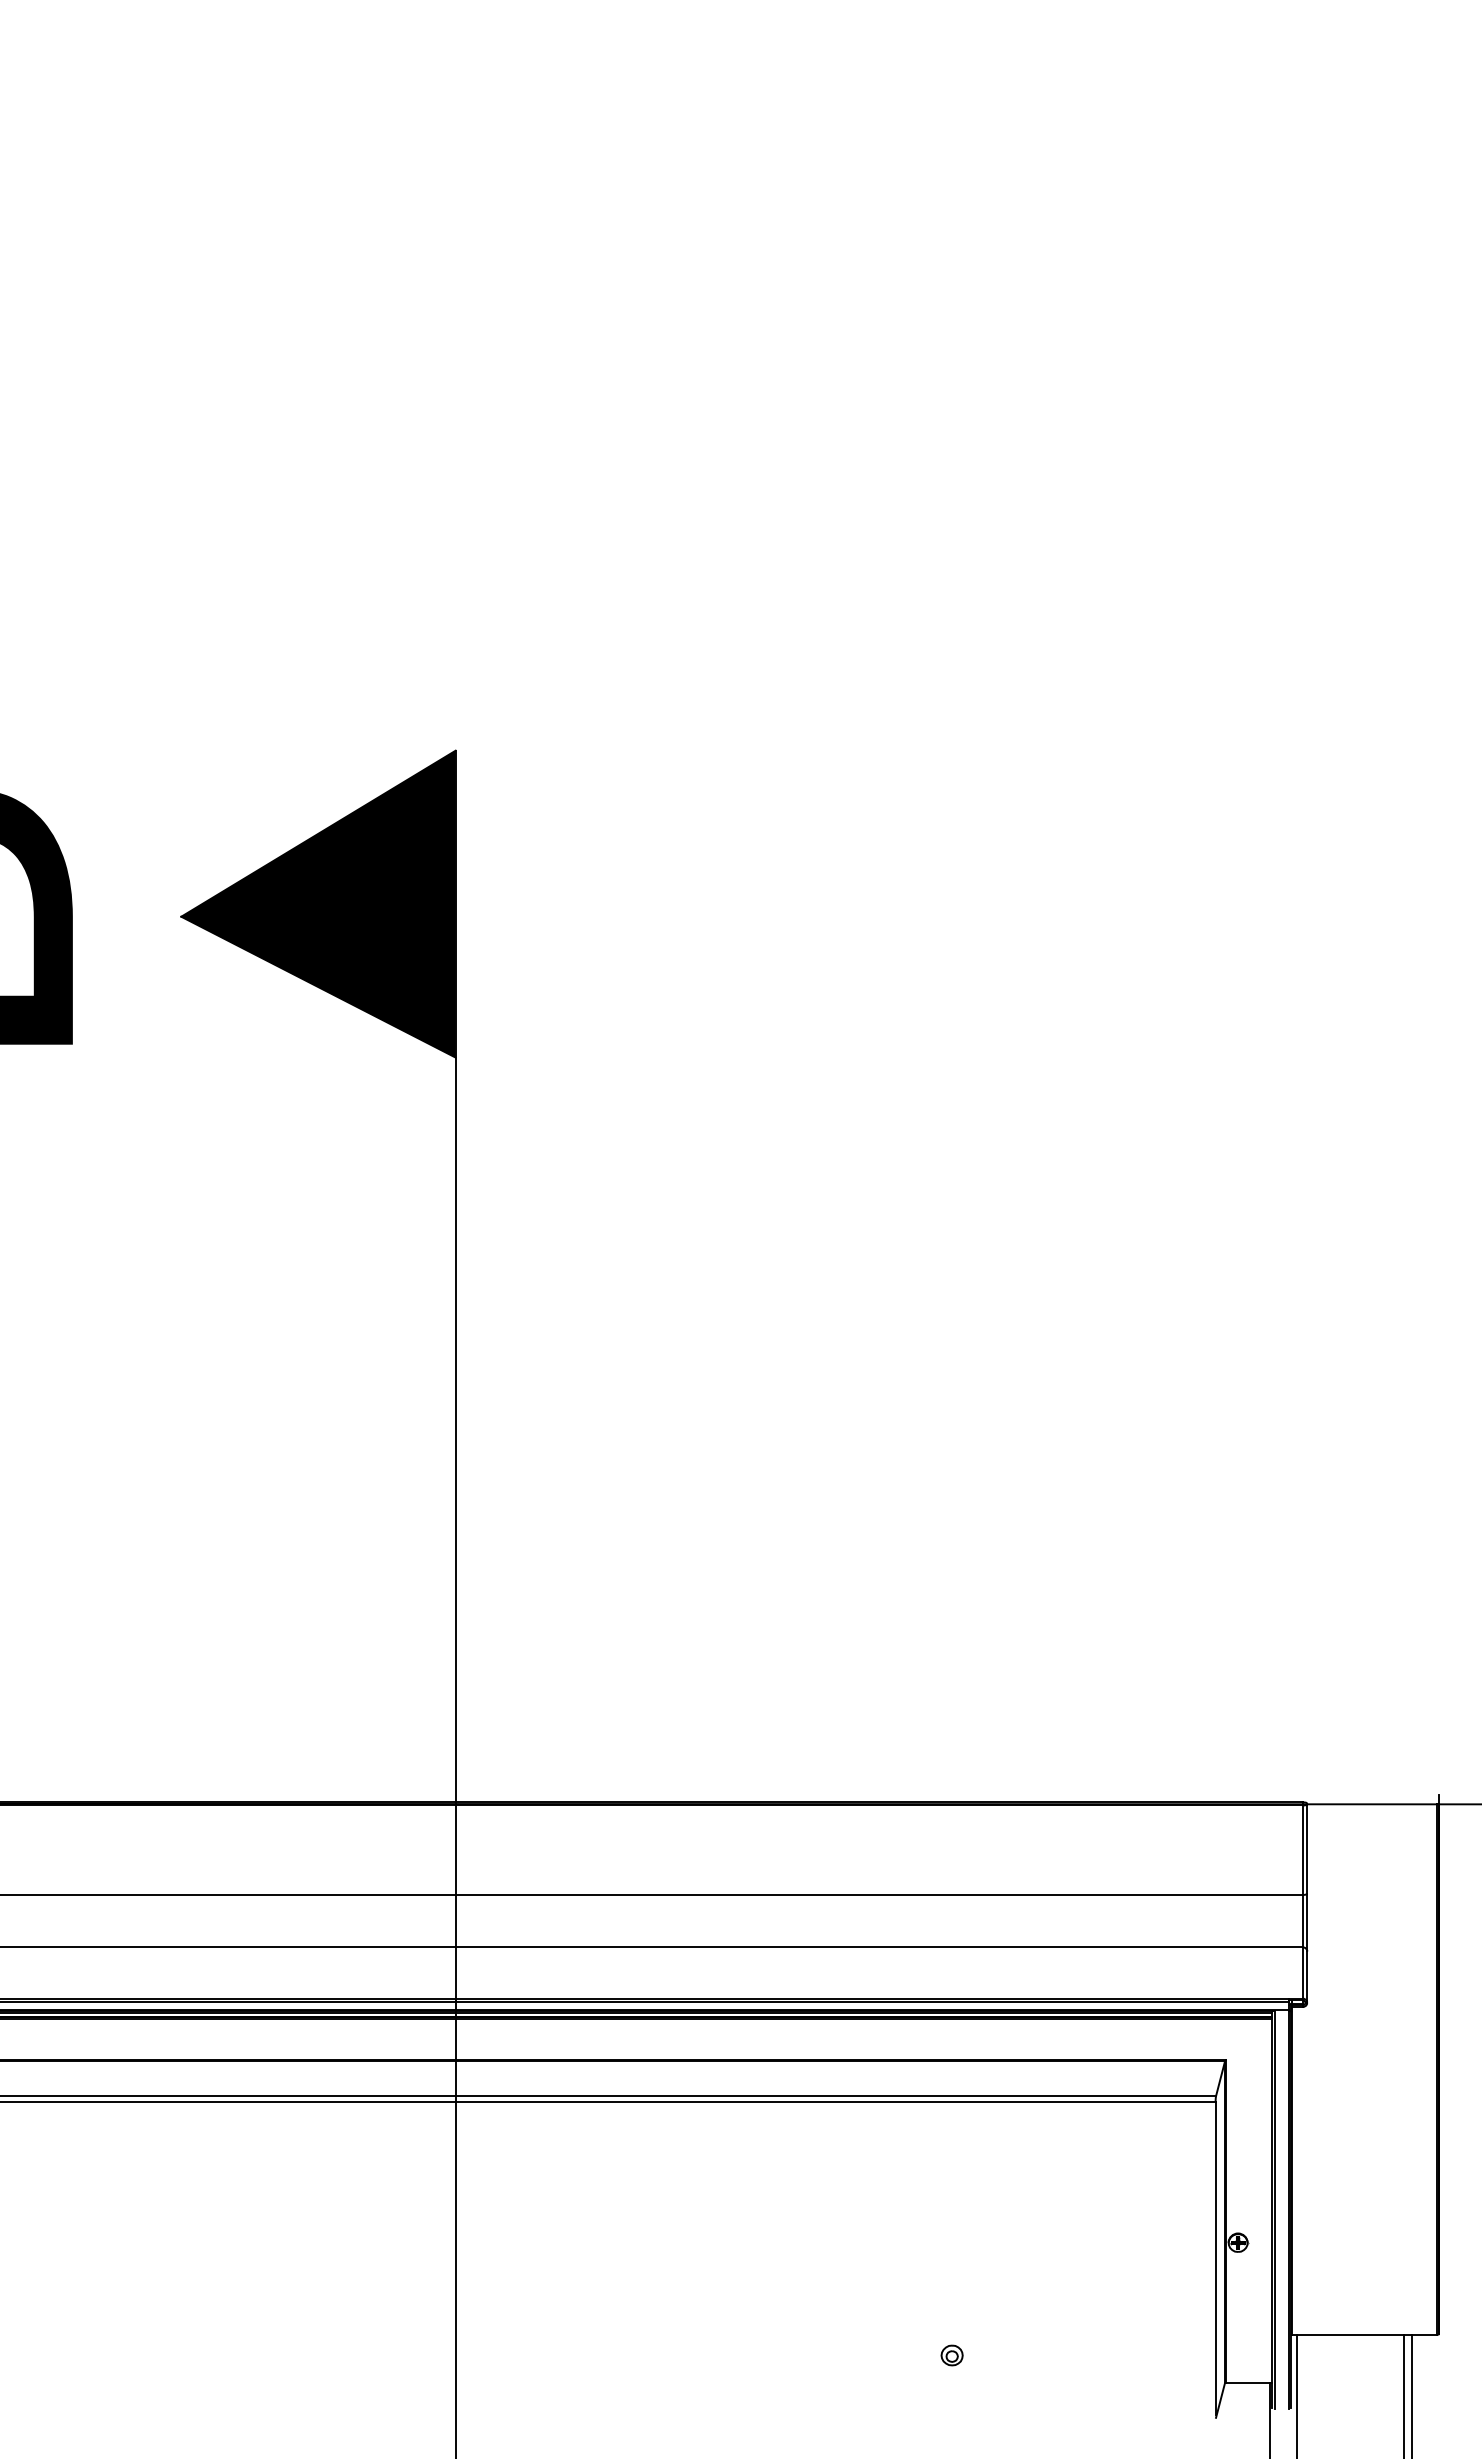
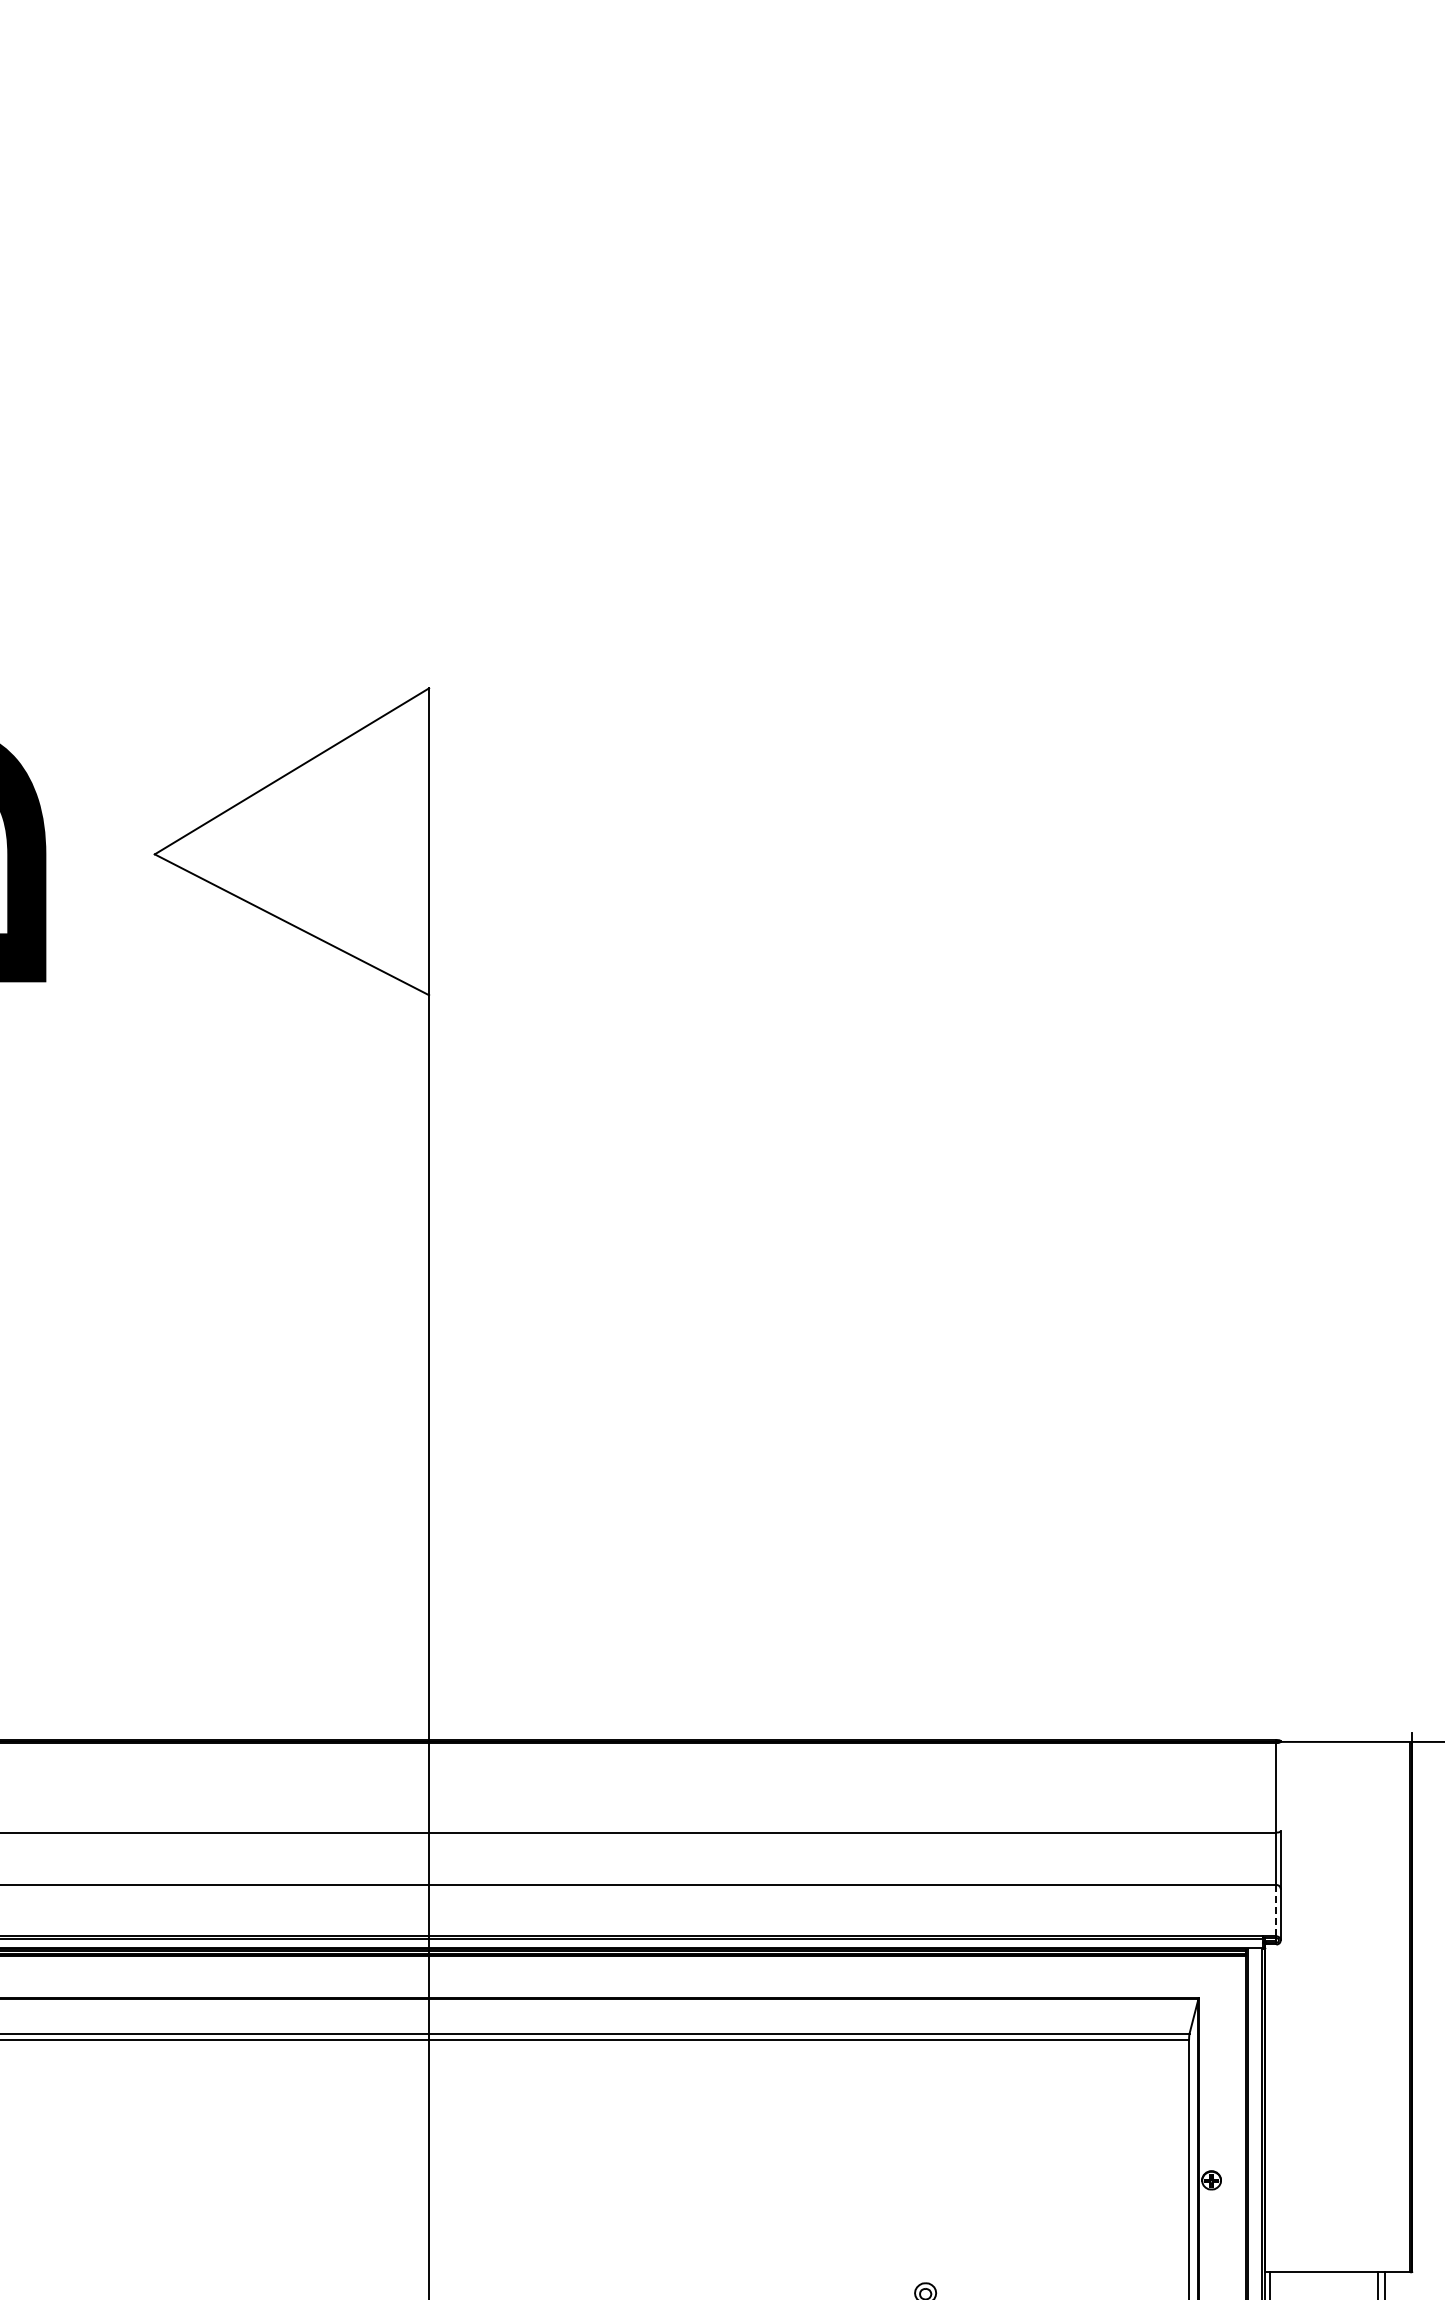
fill: (318, 903) -> (291, 841), removed
line: (1307, 1848) -> (1280, 1786), removed
line: (1302, 1973) -> (1275, 1911), solid -> dashed

